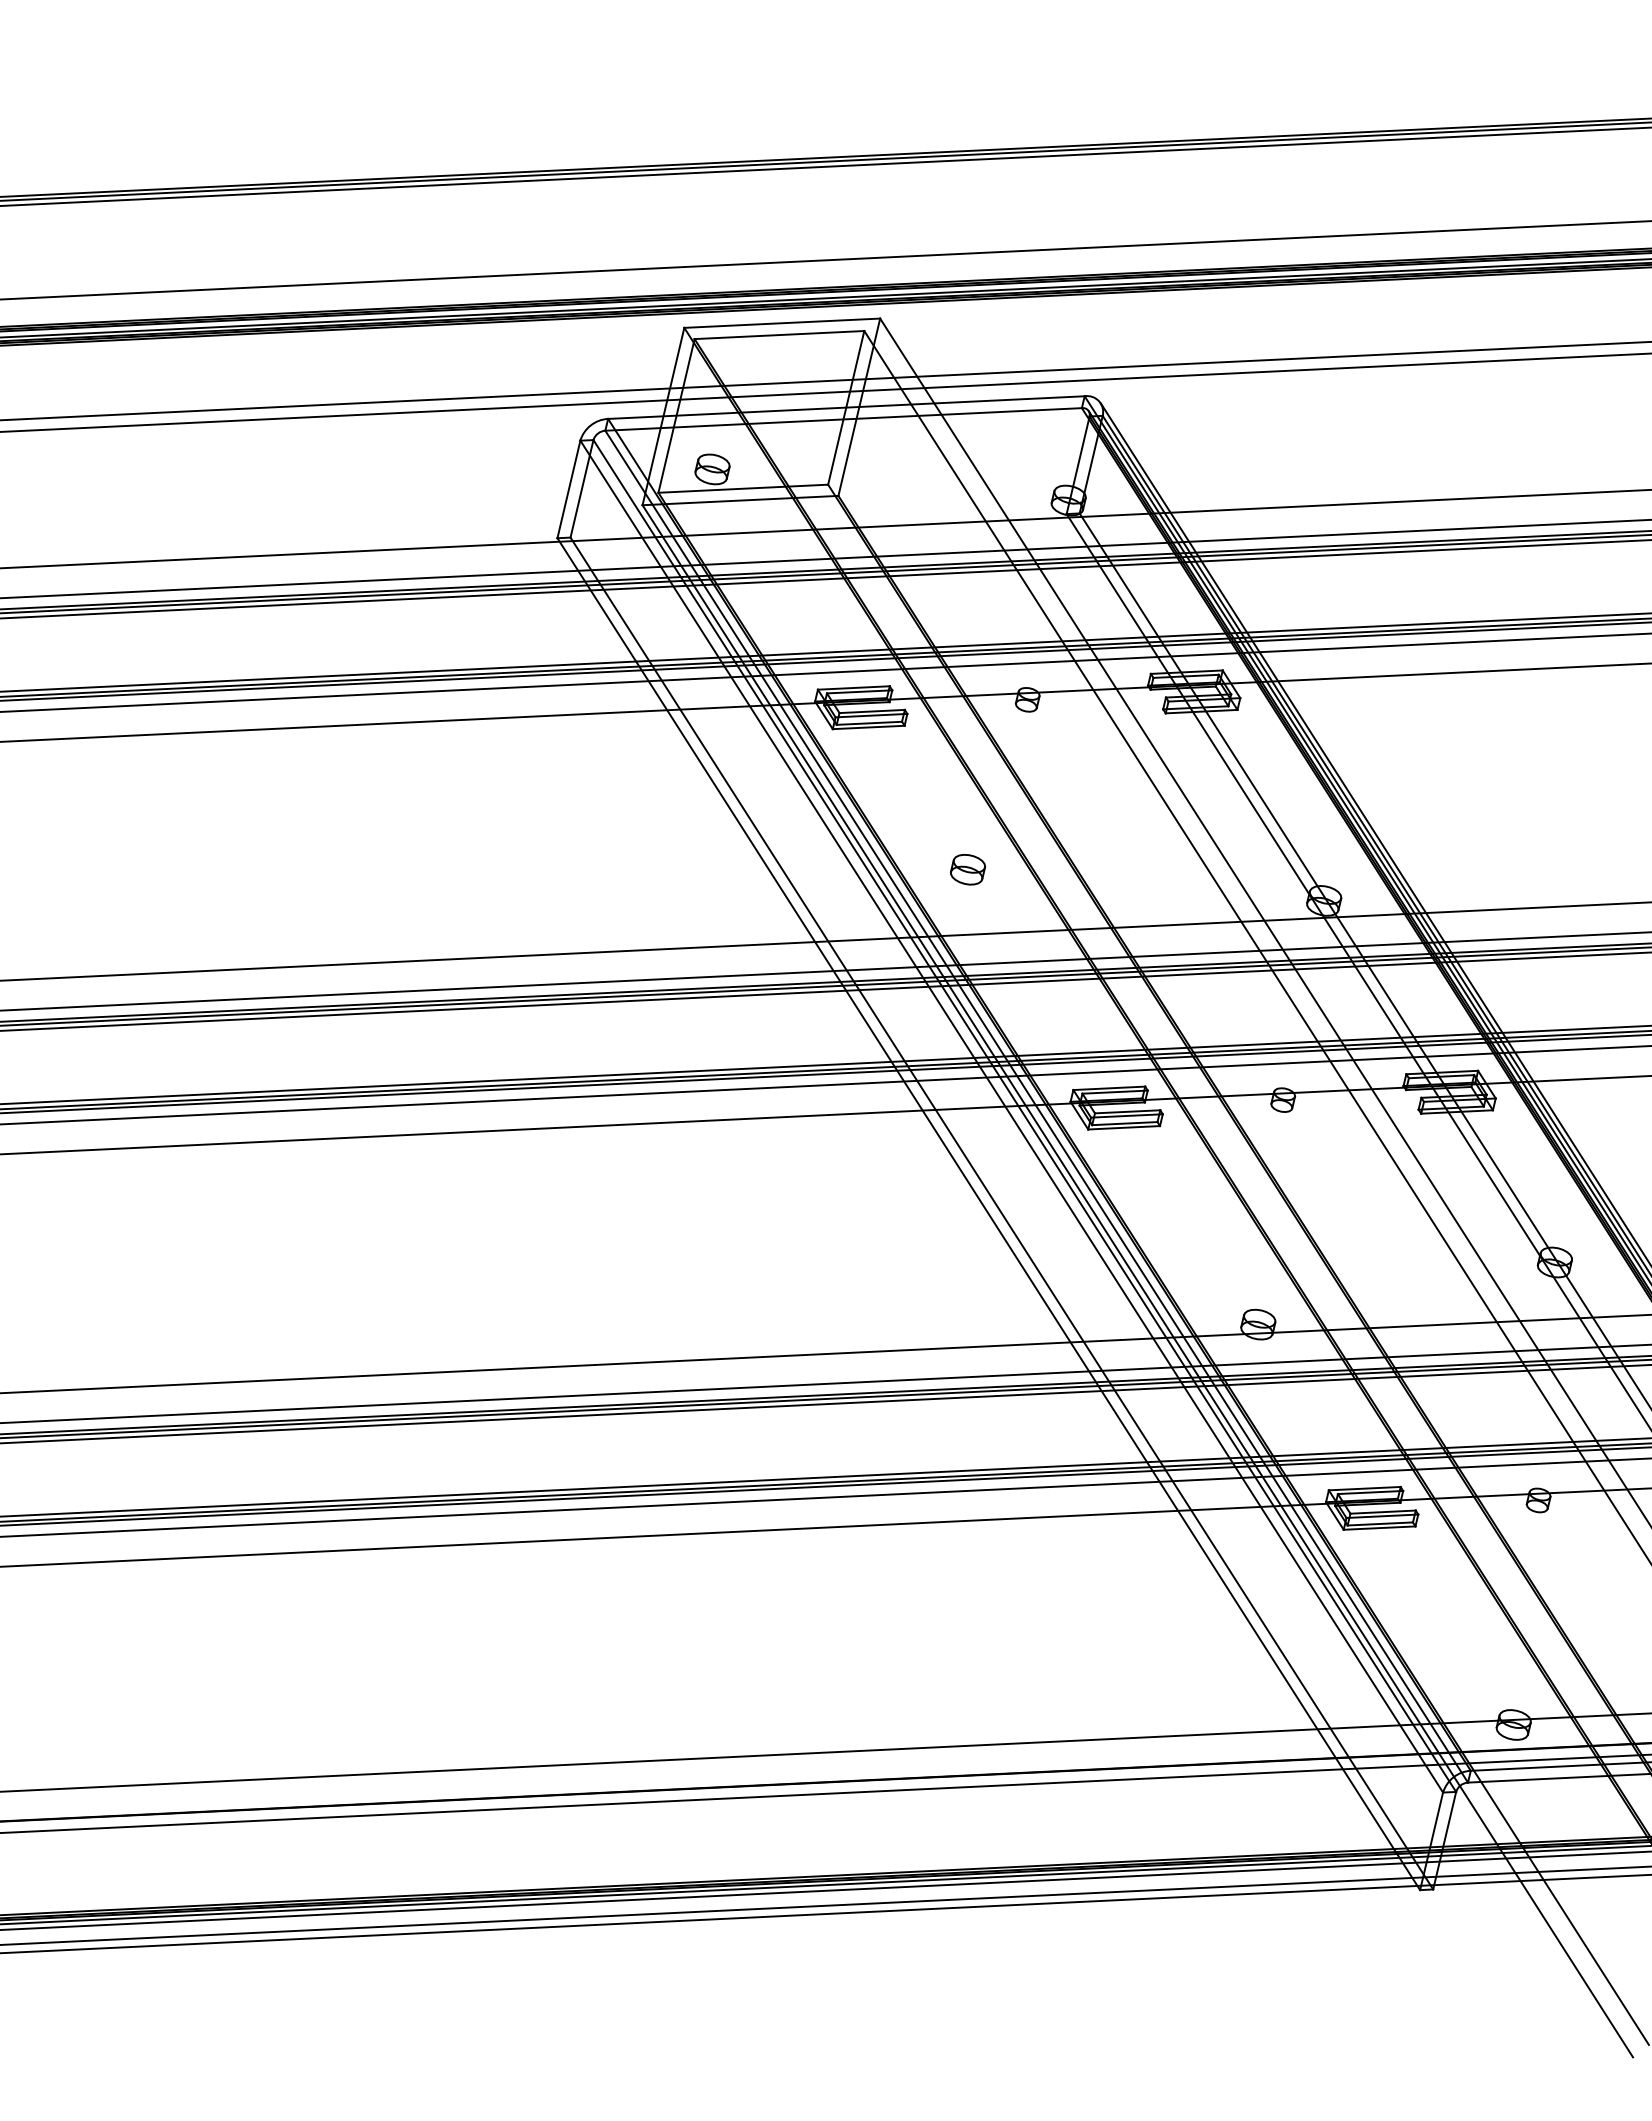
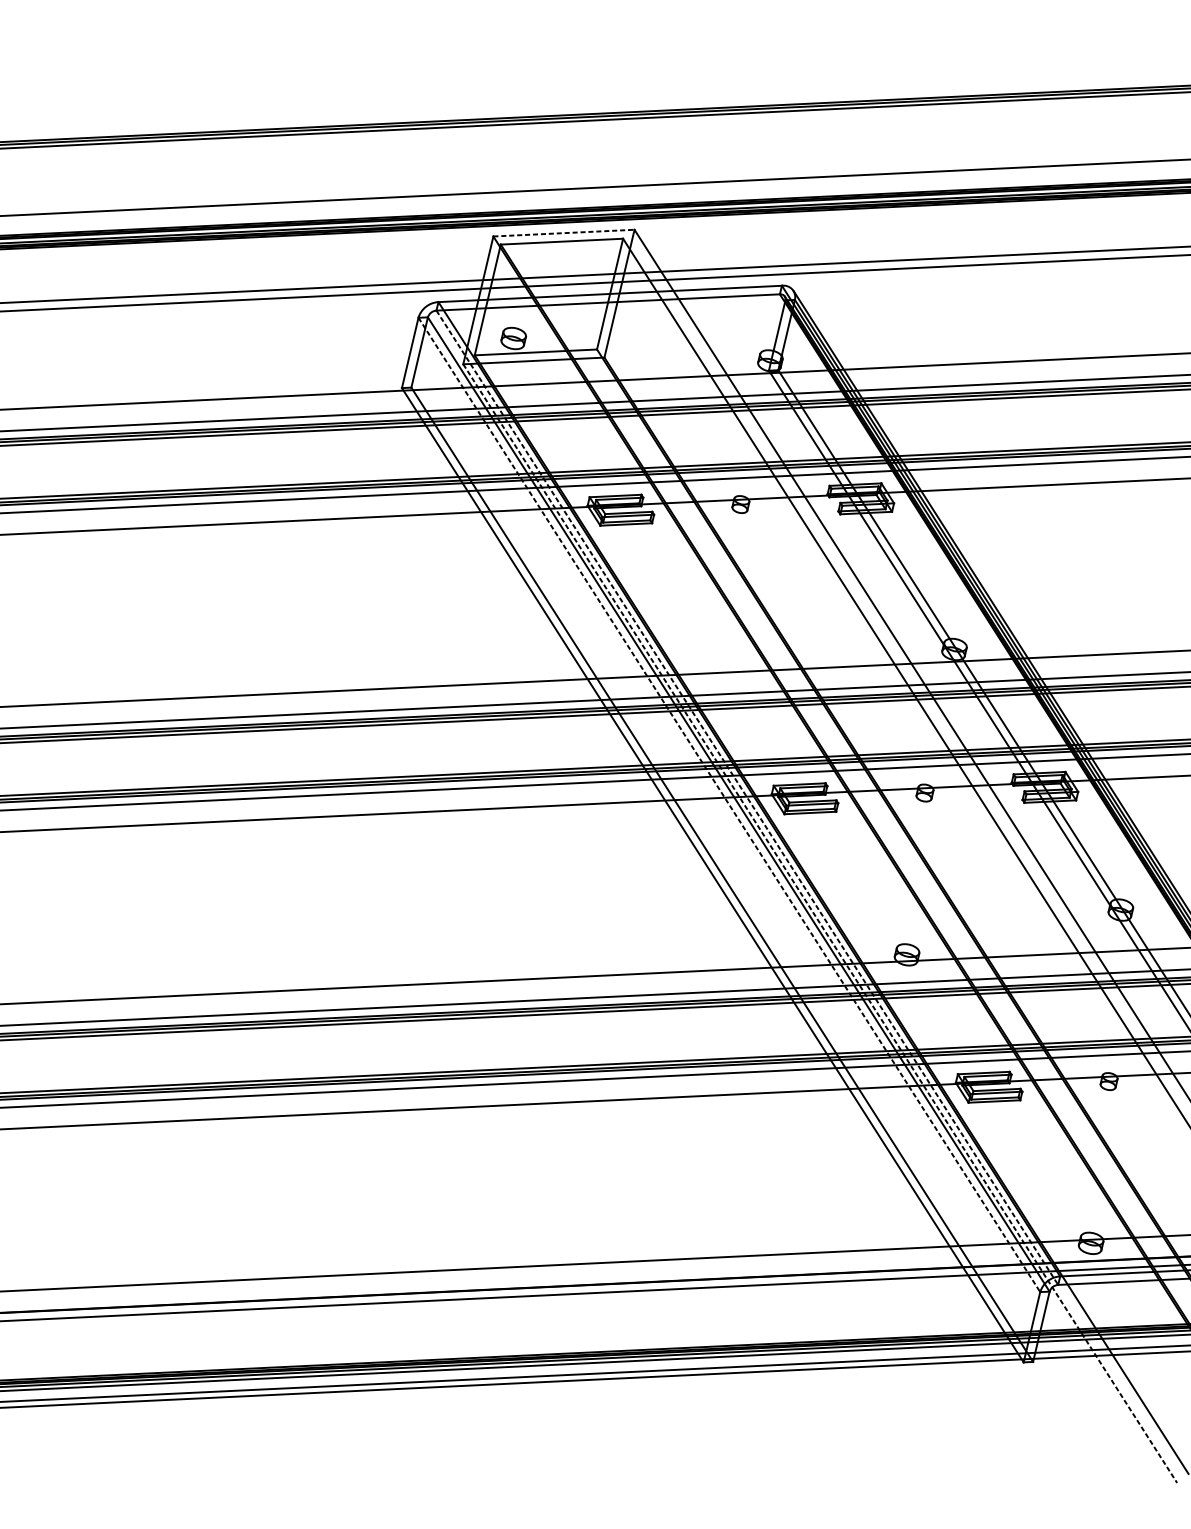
line: (782, 323) -> (564, 233), solid -> dashed
part: (968, 869) -> (698, 626), removed
line: (1036, 1106) -> (747, 797), solid -> dashed
line: (1011, 1116) -> (729, 804), solid -> dashed
line: (1137, 1281) -> (819, 923), solid -> dashed

